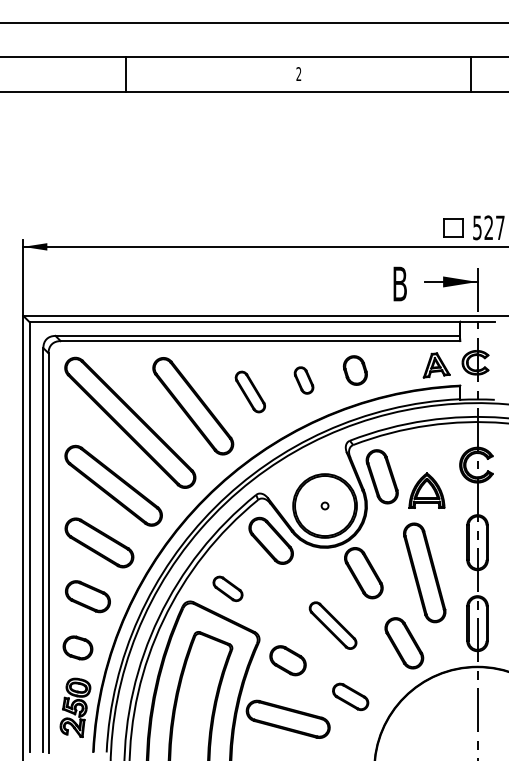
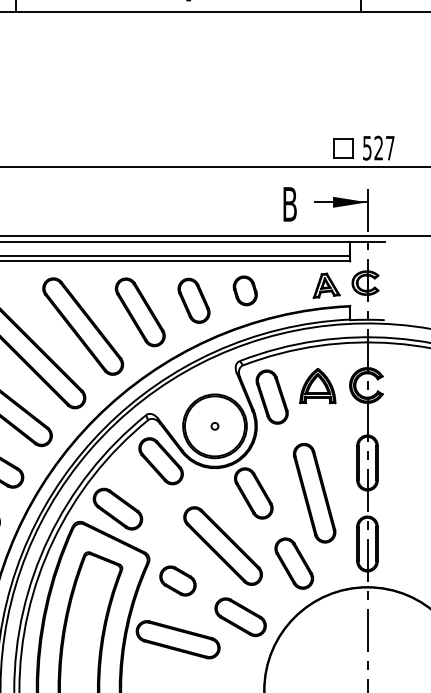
part: (303, 380) -> (193, 300), size x1.67
part: (250, 391) -> (140, 311), size x1.67
part: (426, 490) -> (317, 385), moved
part: (227, 588) -> (117, 508), size x1.67
part: (332, 625) -> (222, 545), size x1.67
part: (350, 696) -> (240, 616), size x1.43

